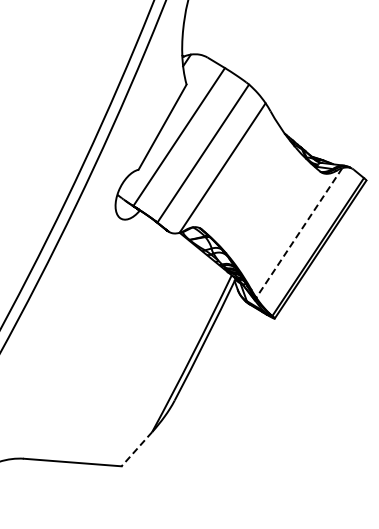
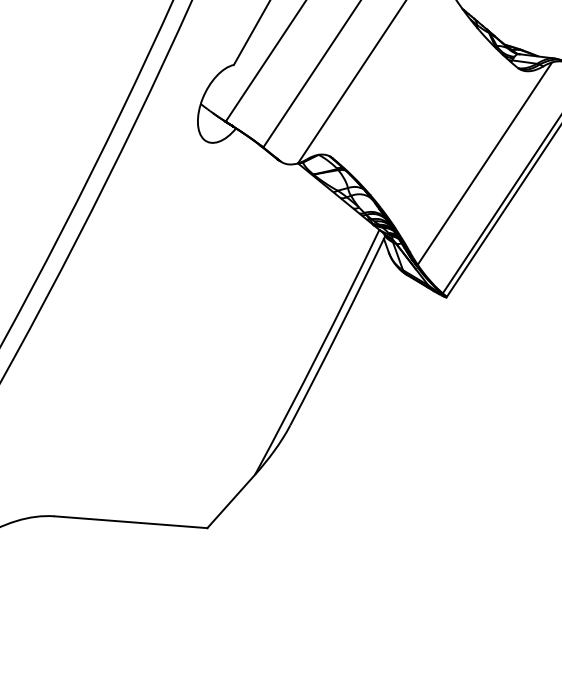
line: (299, 232) -> (485, 162), dashed -> solid
line: (136, 449) -> (230, 501), dashed -> solid

